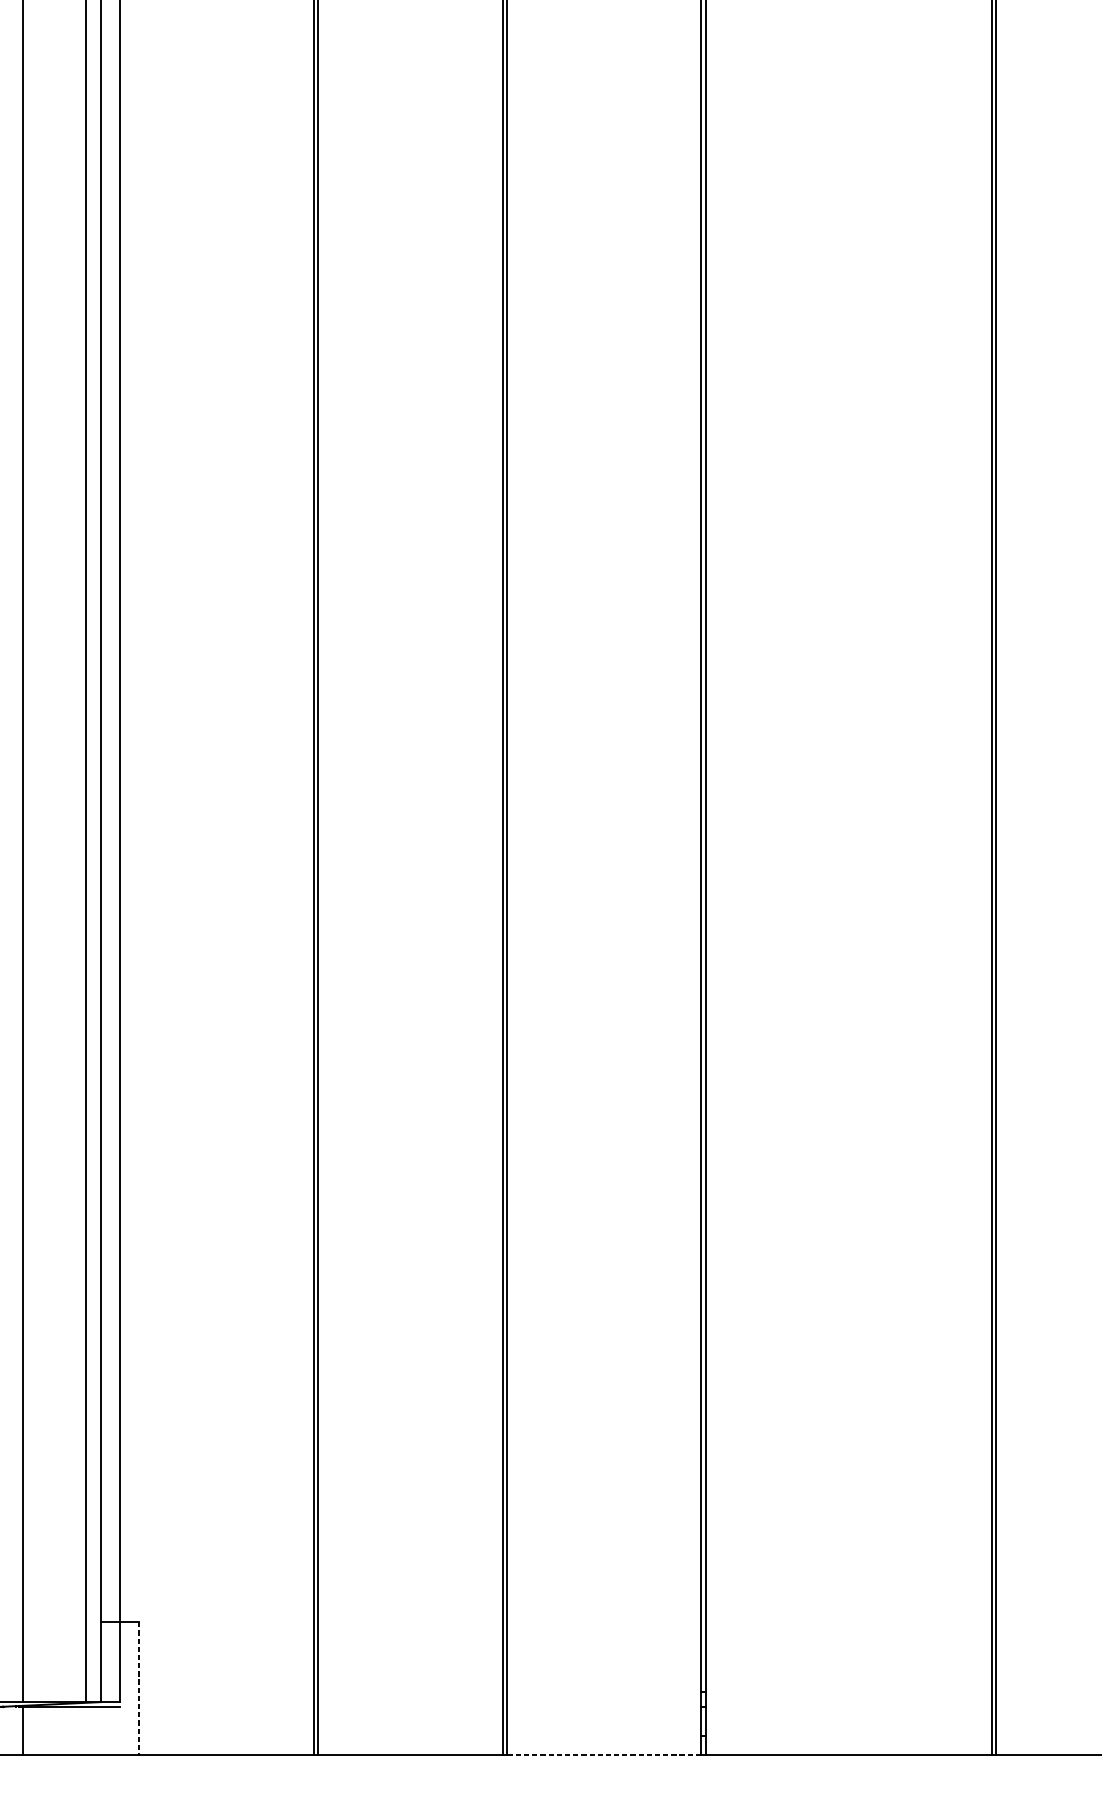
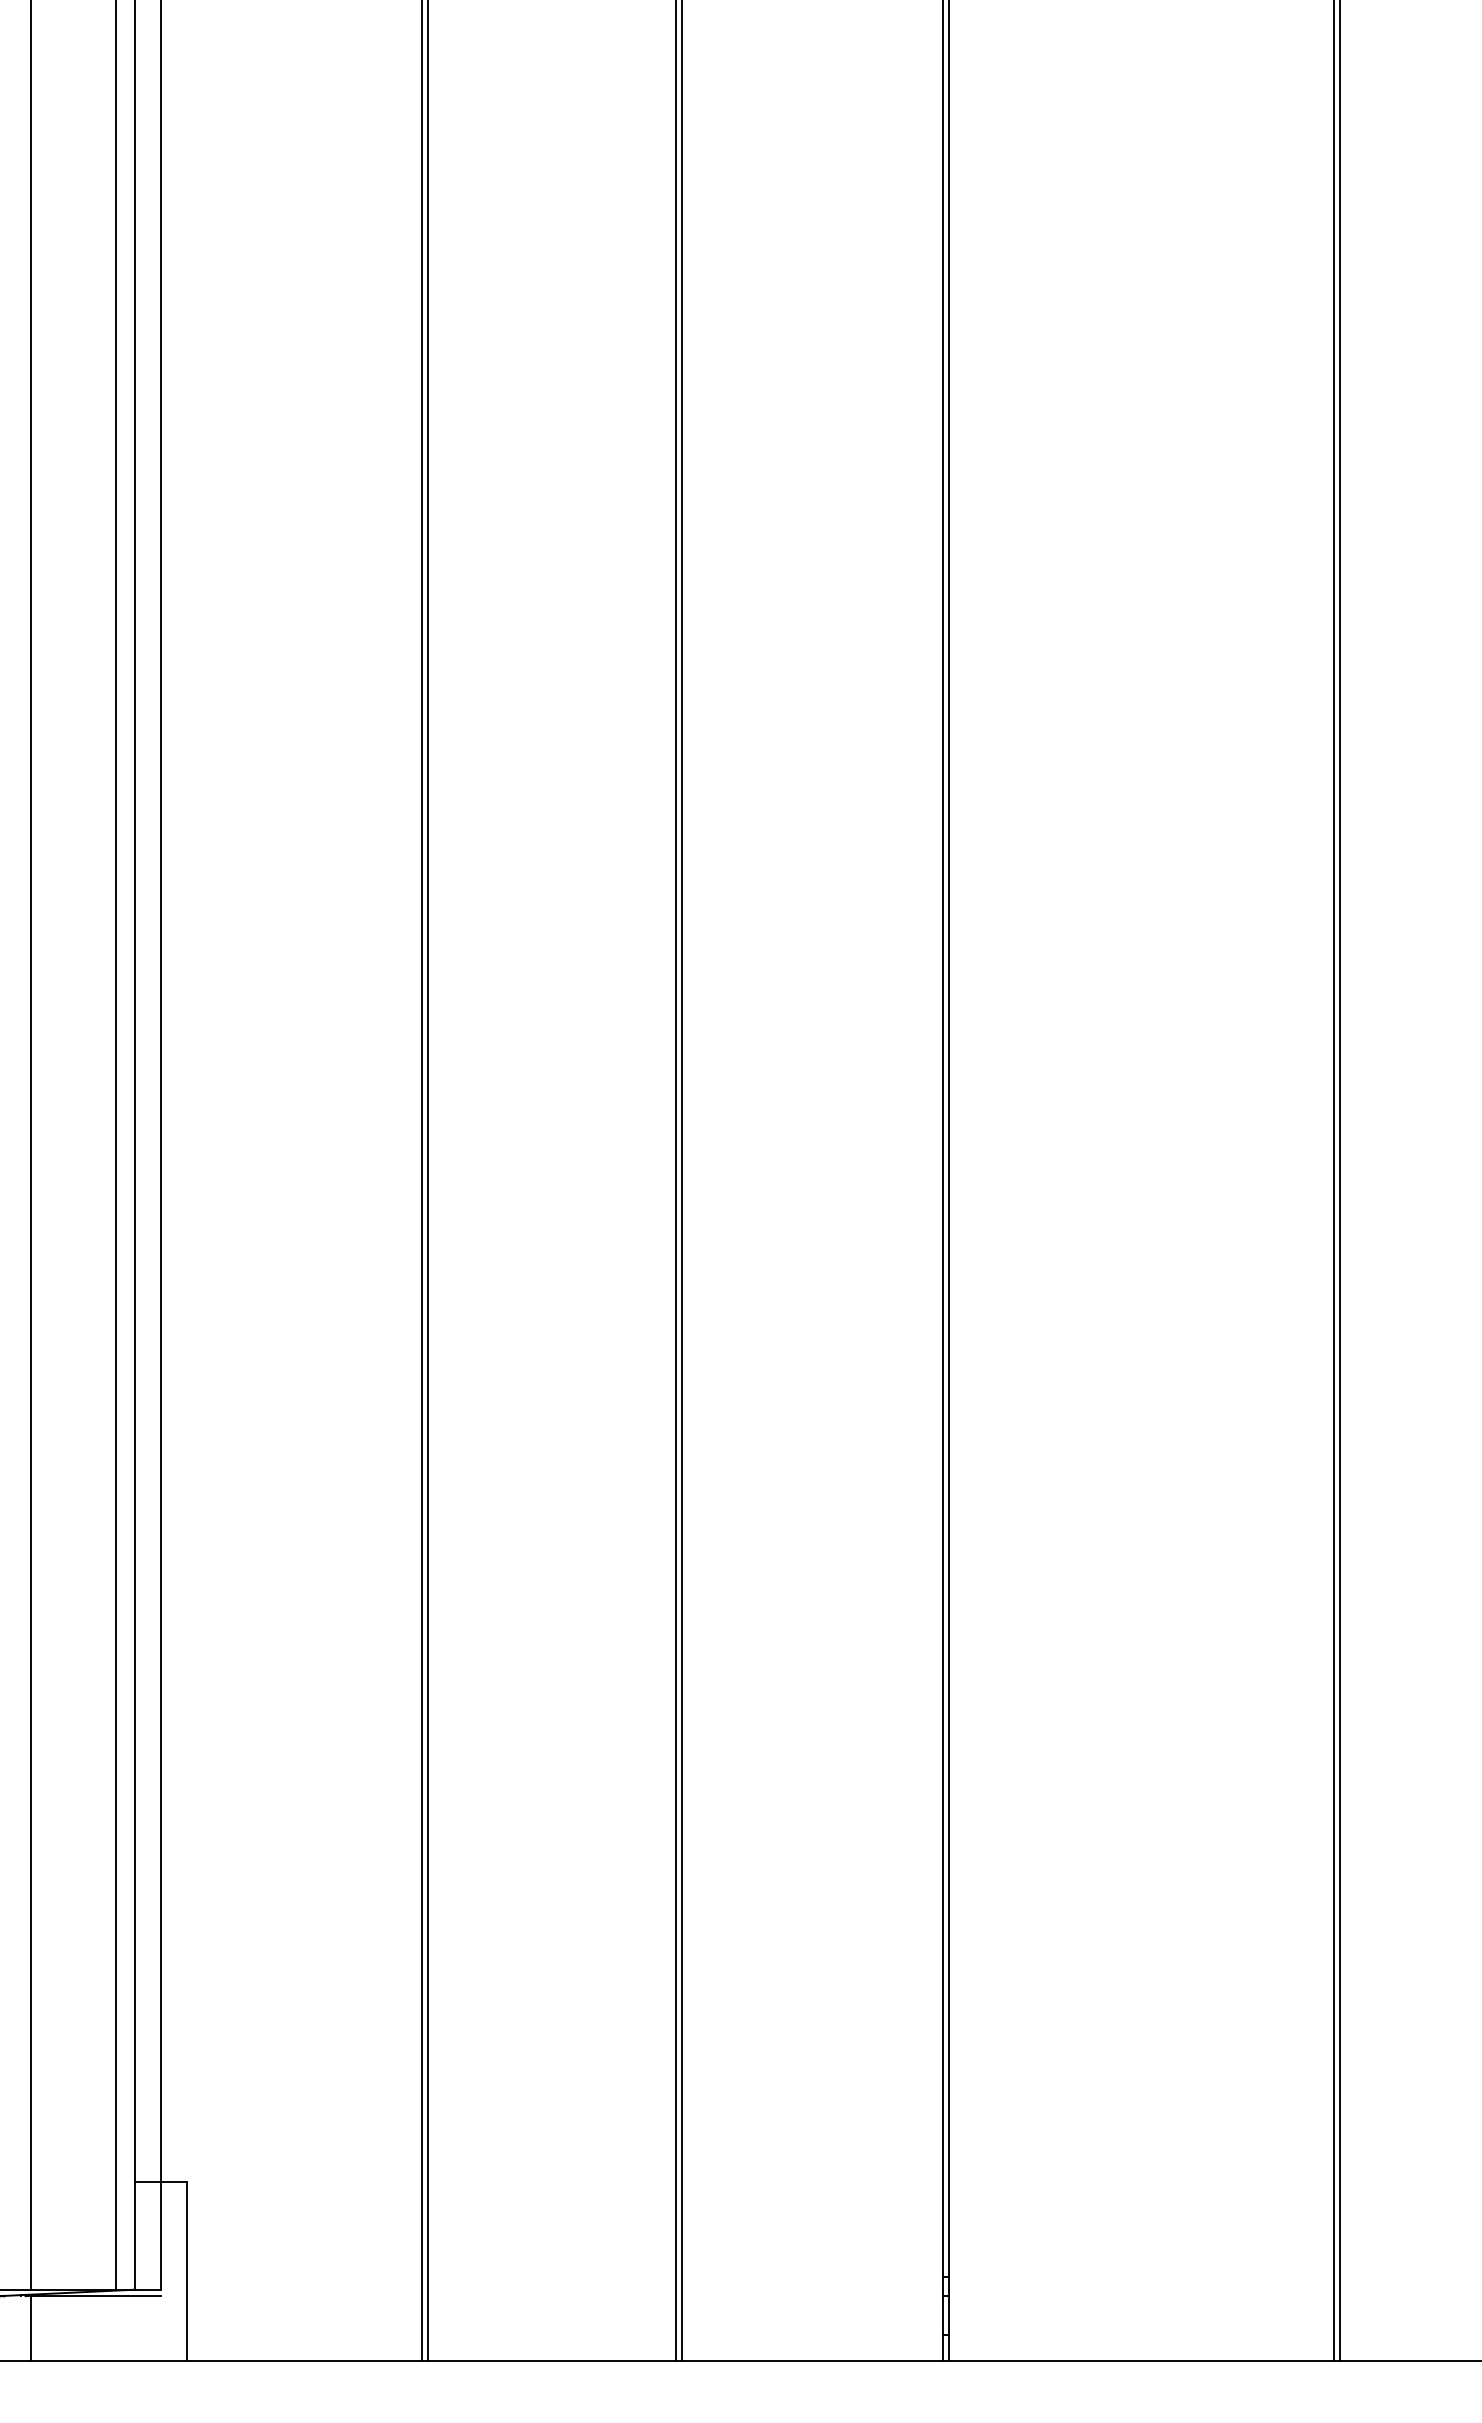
line: (139, 1688) -> (187, 2271), dashed -> solid
line: (604, 1755) -> (812, 2361), dashed -> solid

